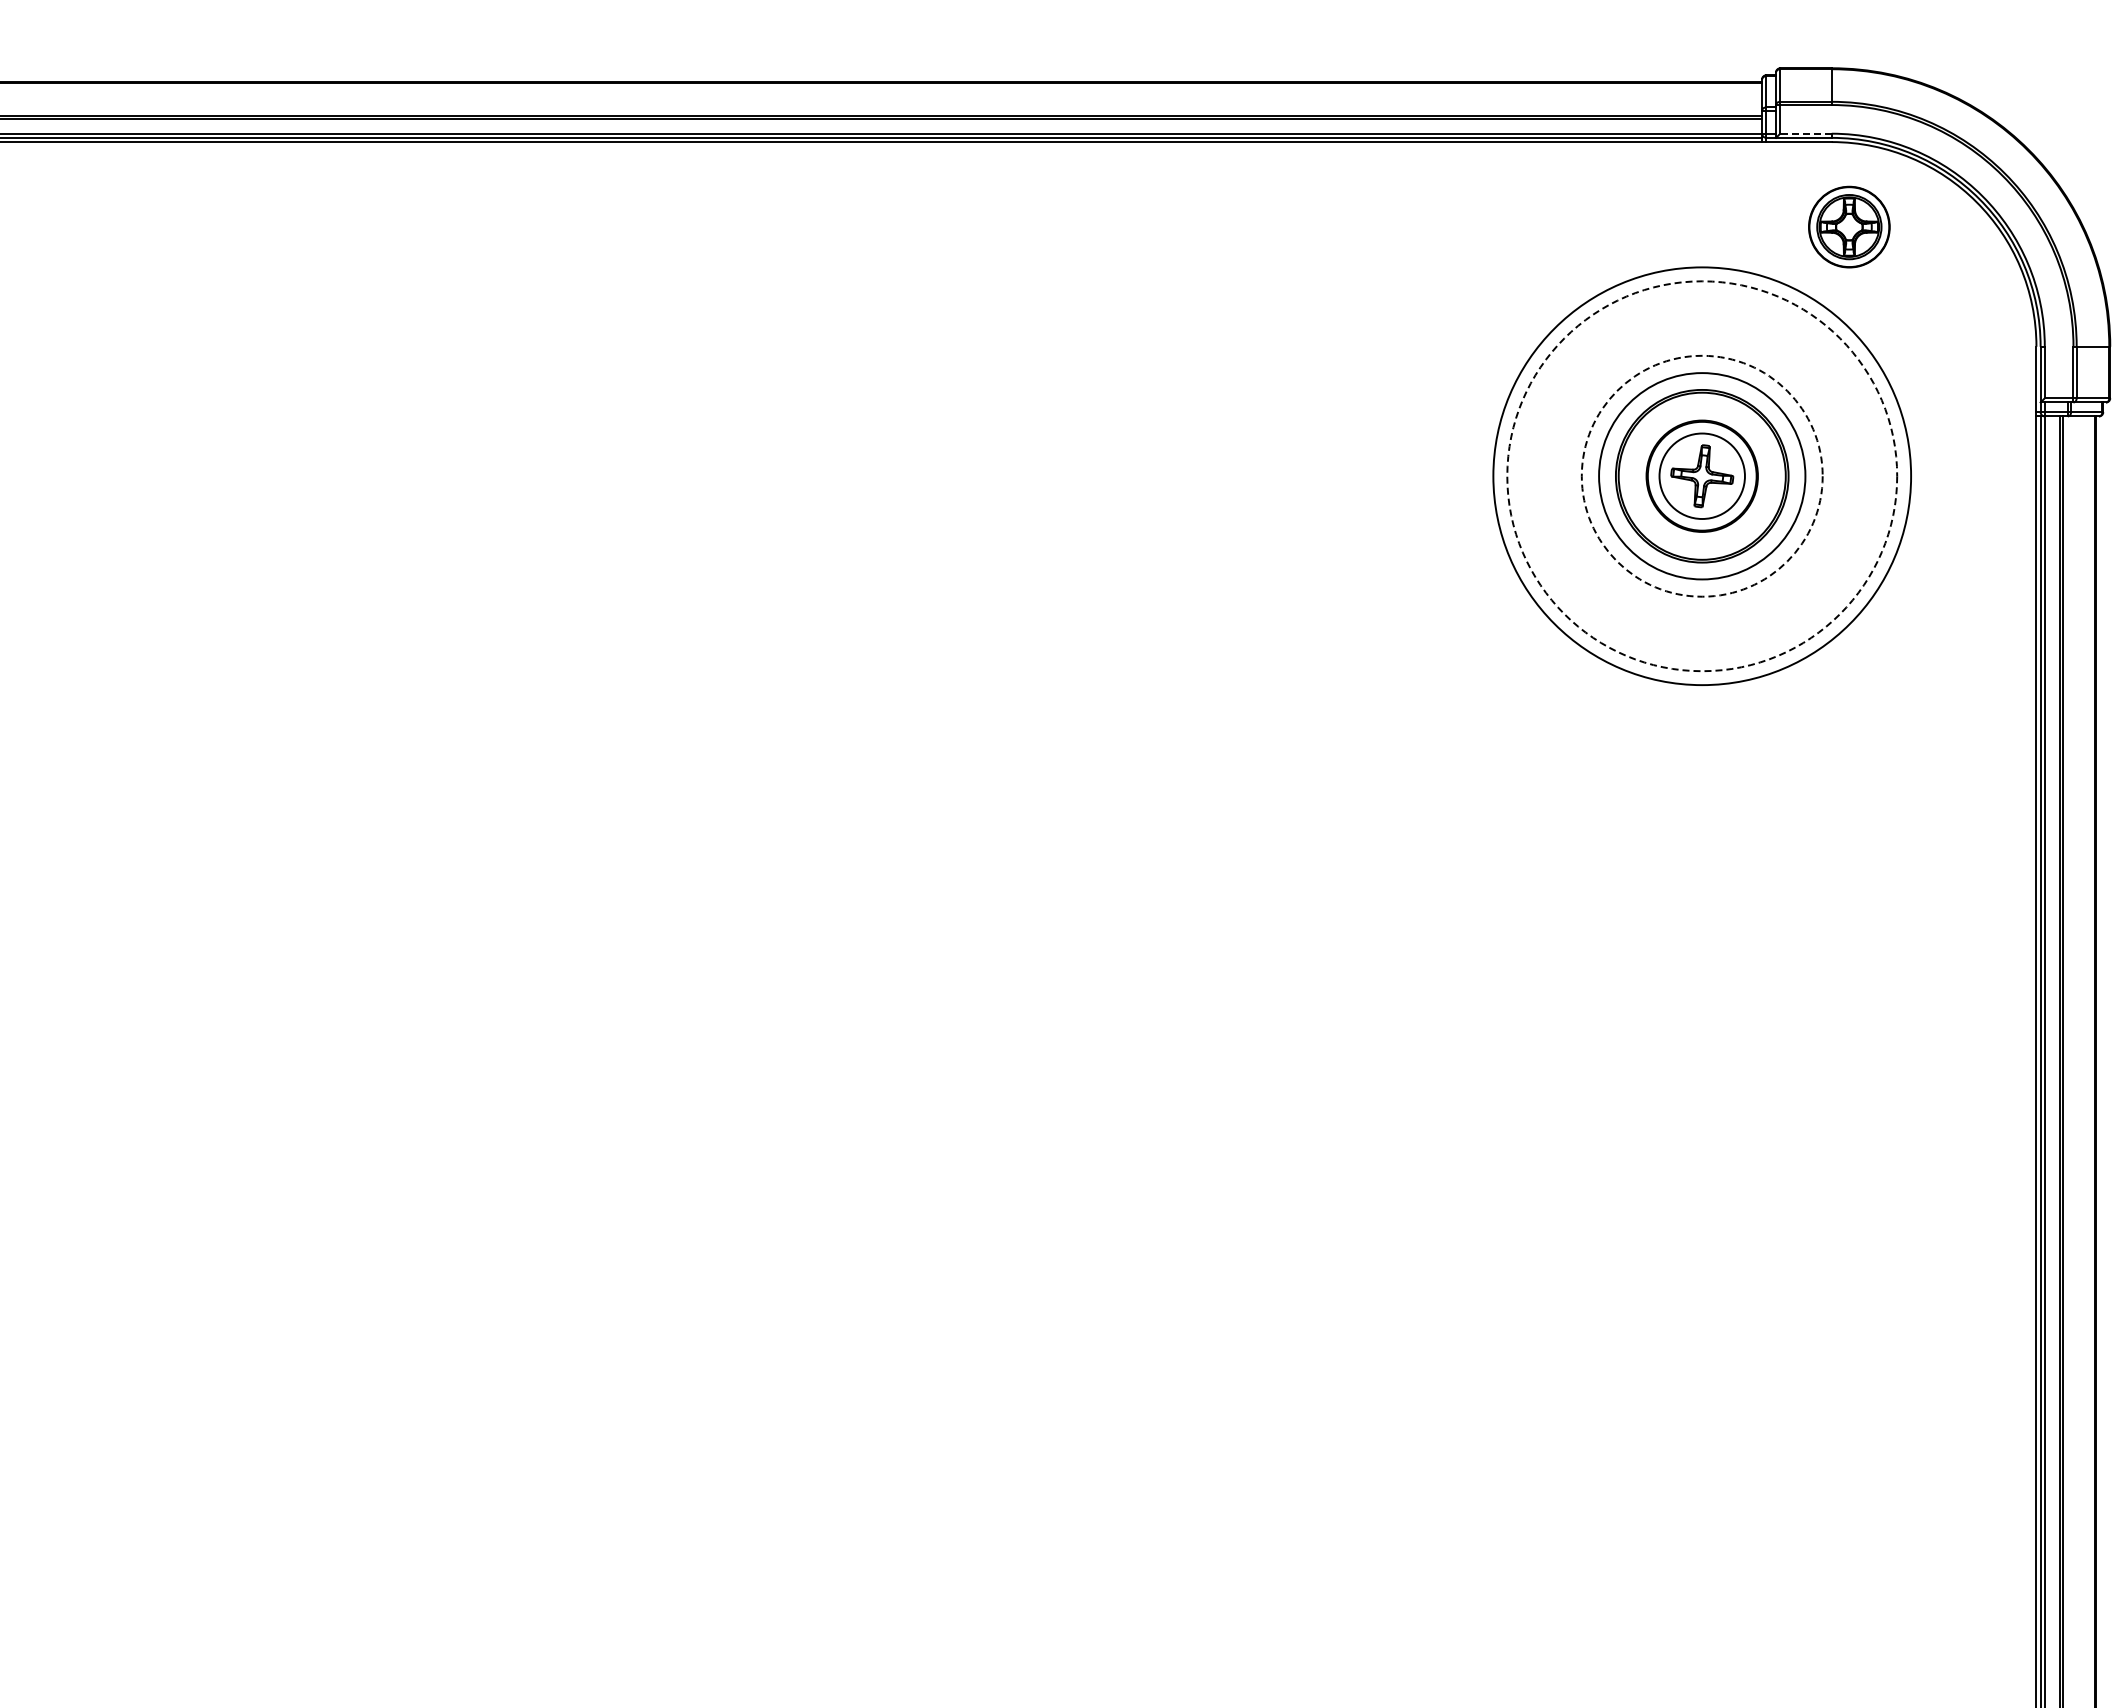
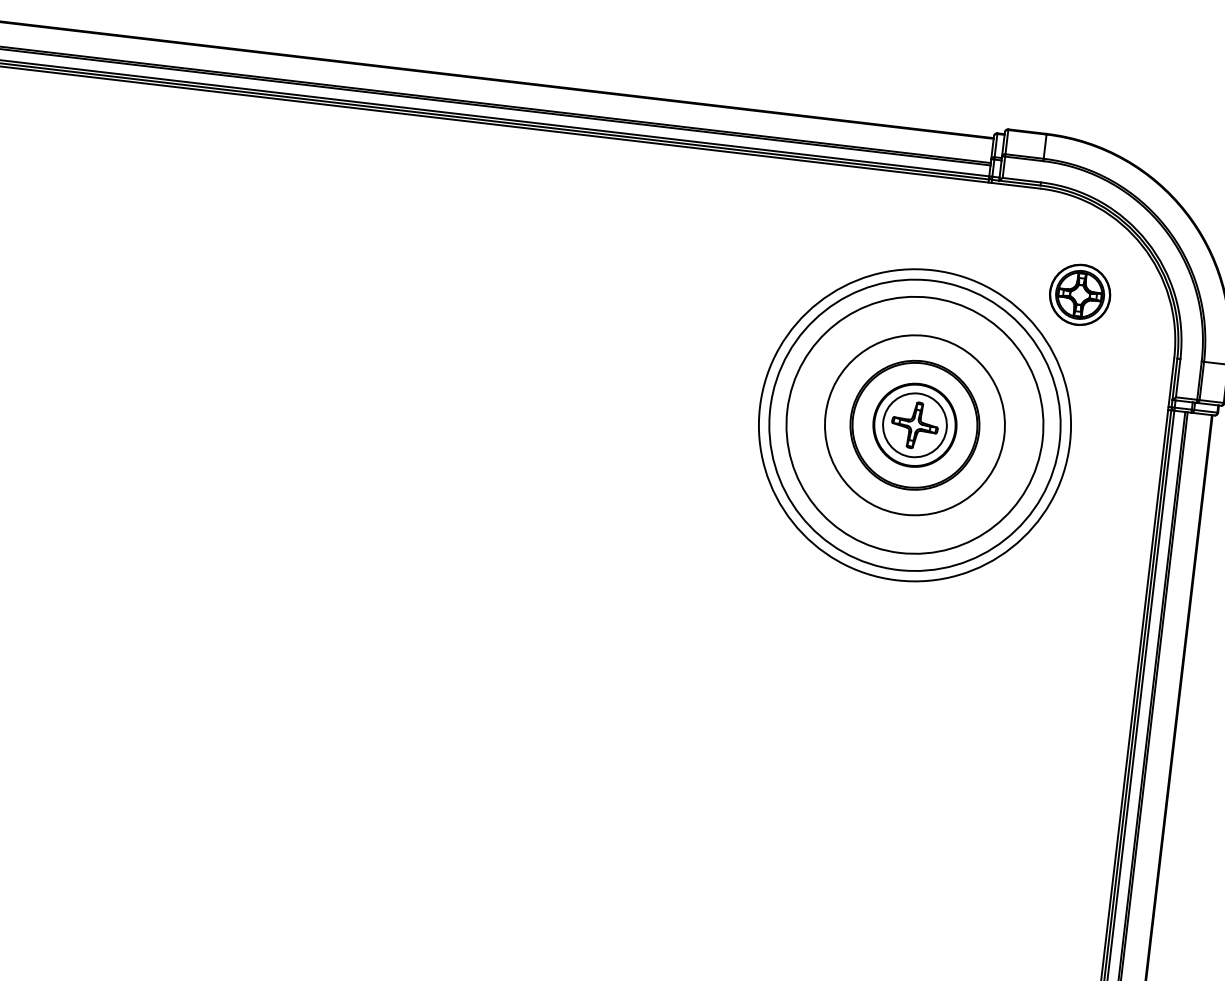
line: (1805, 133) -> (1021, 179), dashed -> solid
part: (1849, 226) -> (1080, 294), moved
circle: (1701, 475) -> (914, 424), dashed -> solid
circle: (1702, 476) -> (915, 425), dashed -> solid
circle: (1702, 476) -> (915, 425), size x1.67

